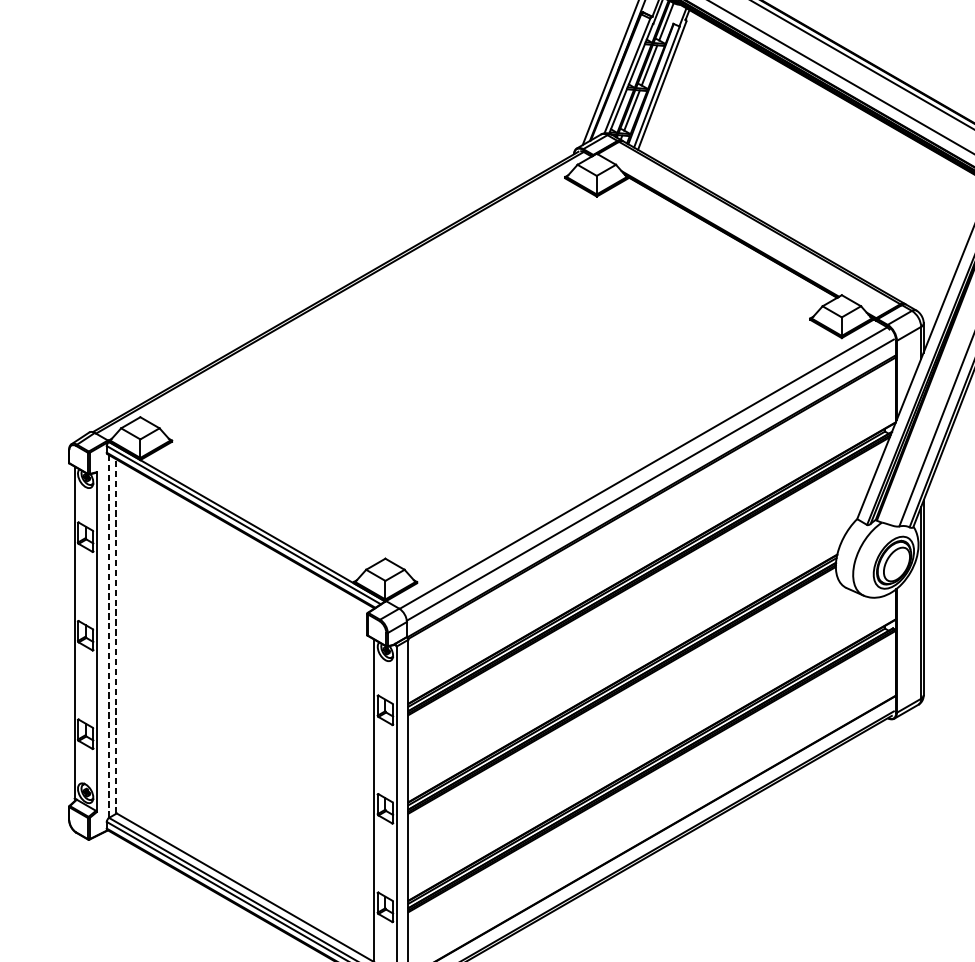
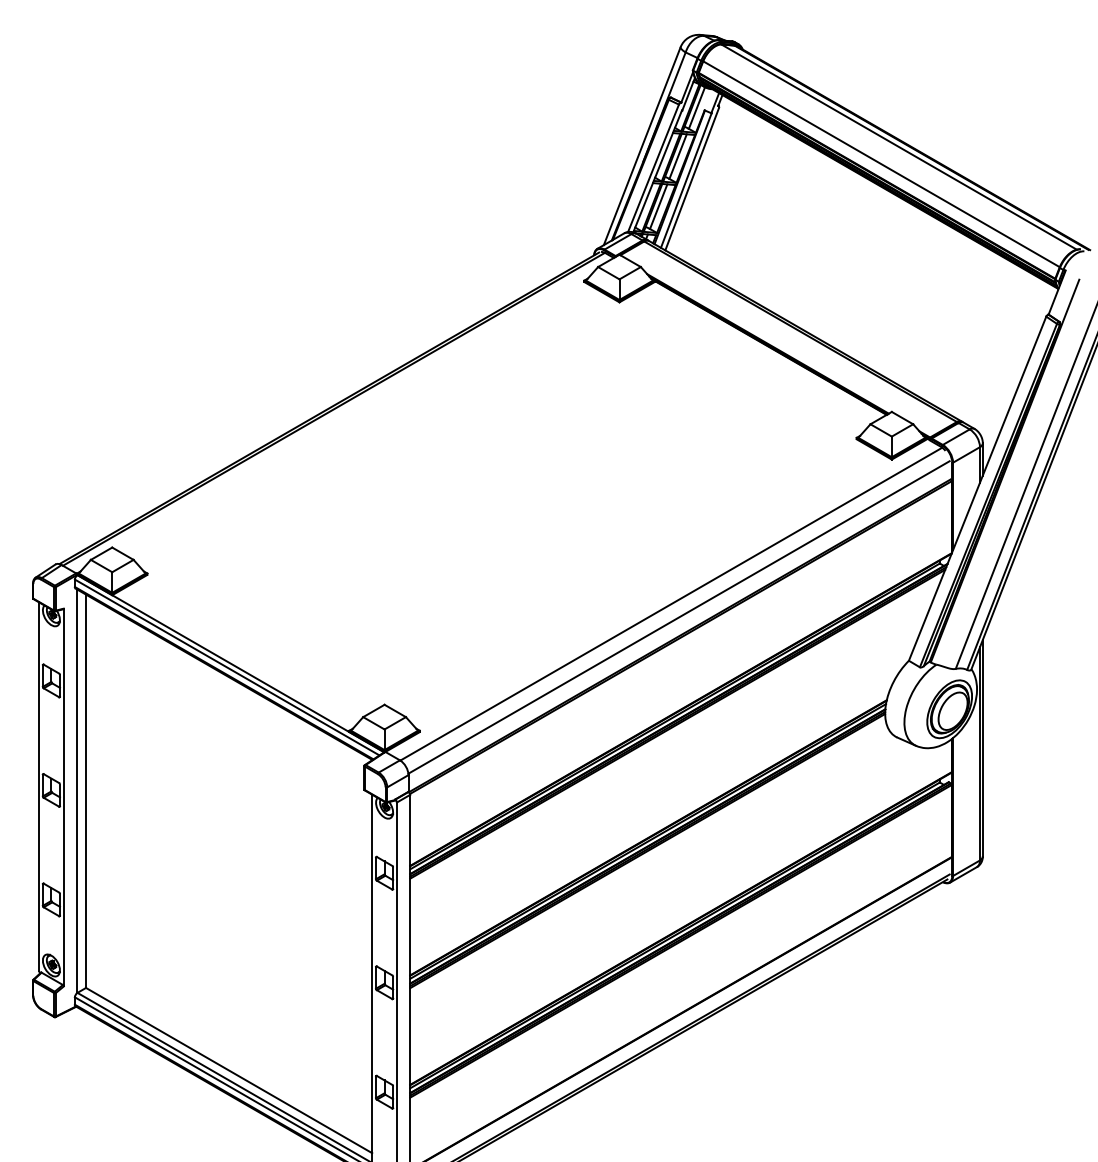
line: (109, 636) -> (77, 791), dashed -> solid
line: (116, 636) -> (85, 791), dashed -> solid

